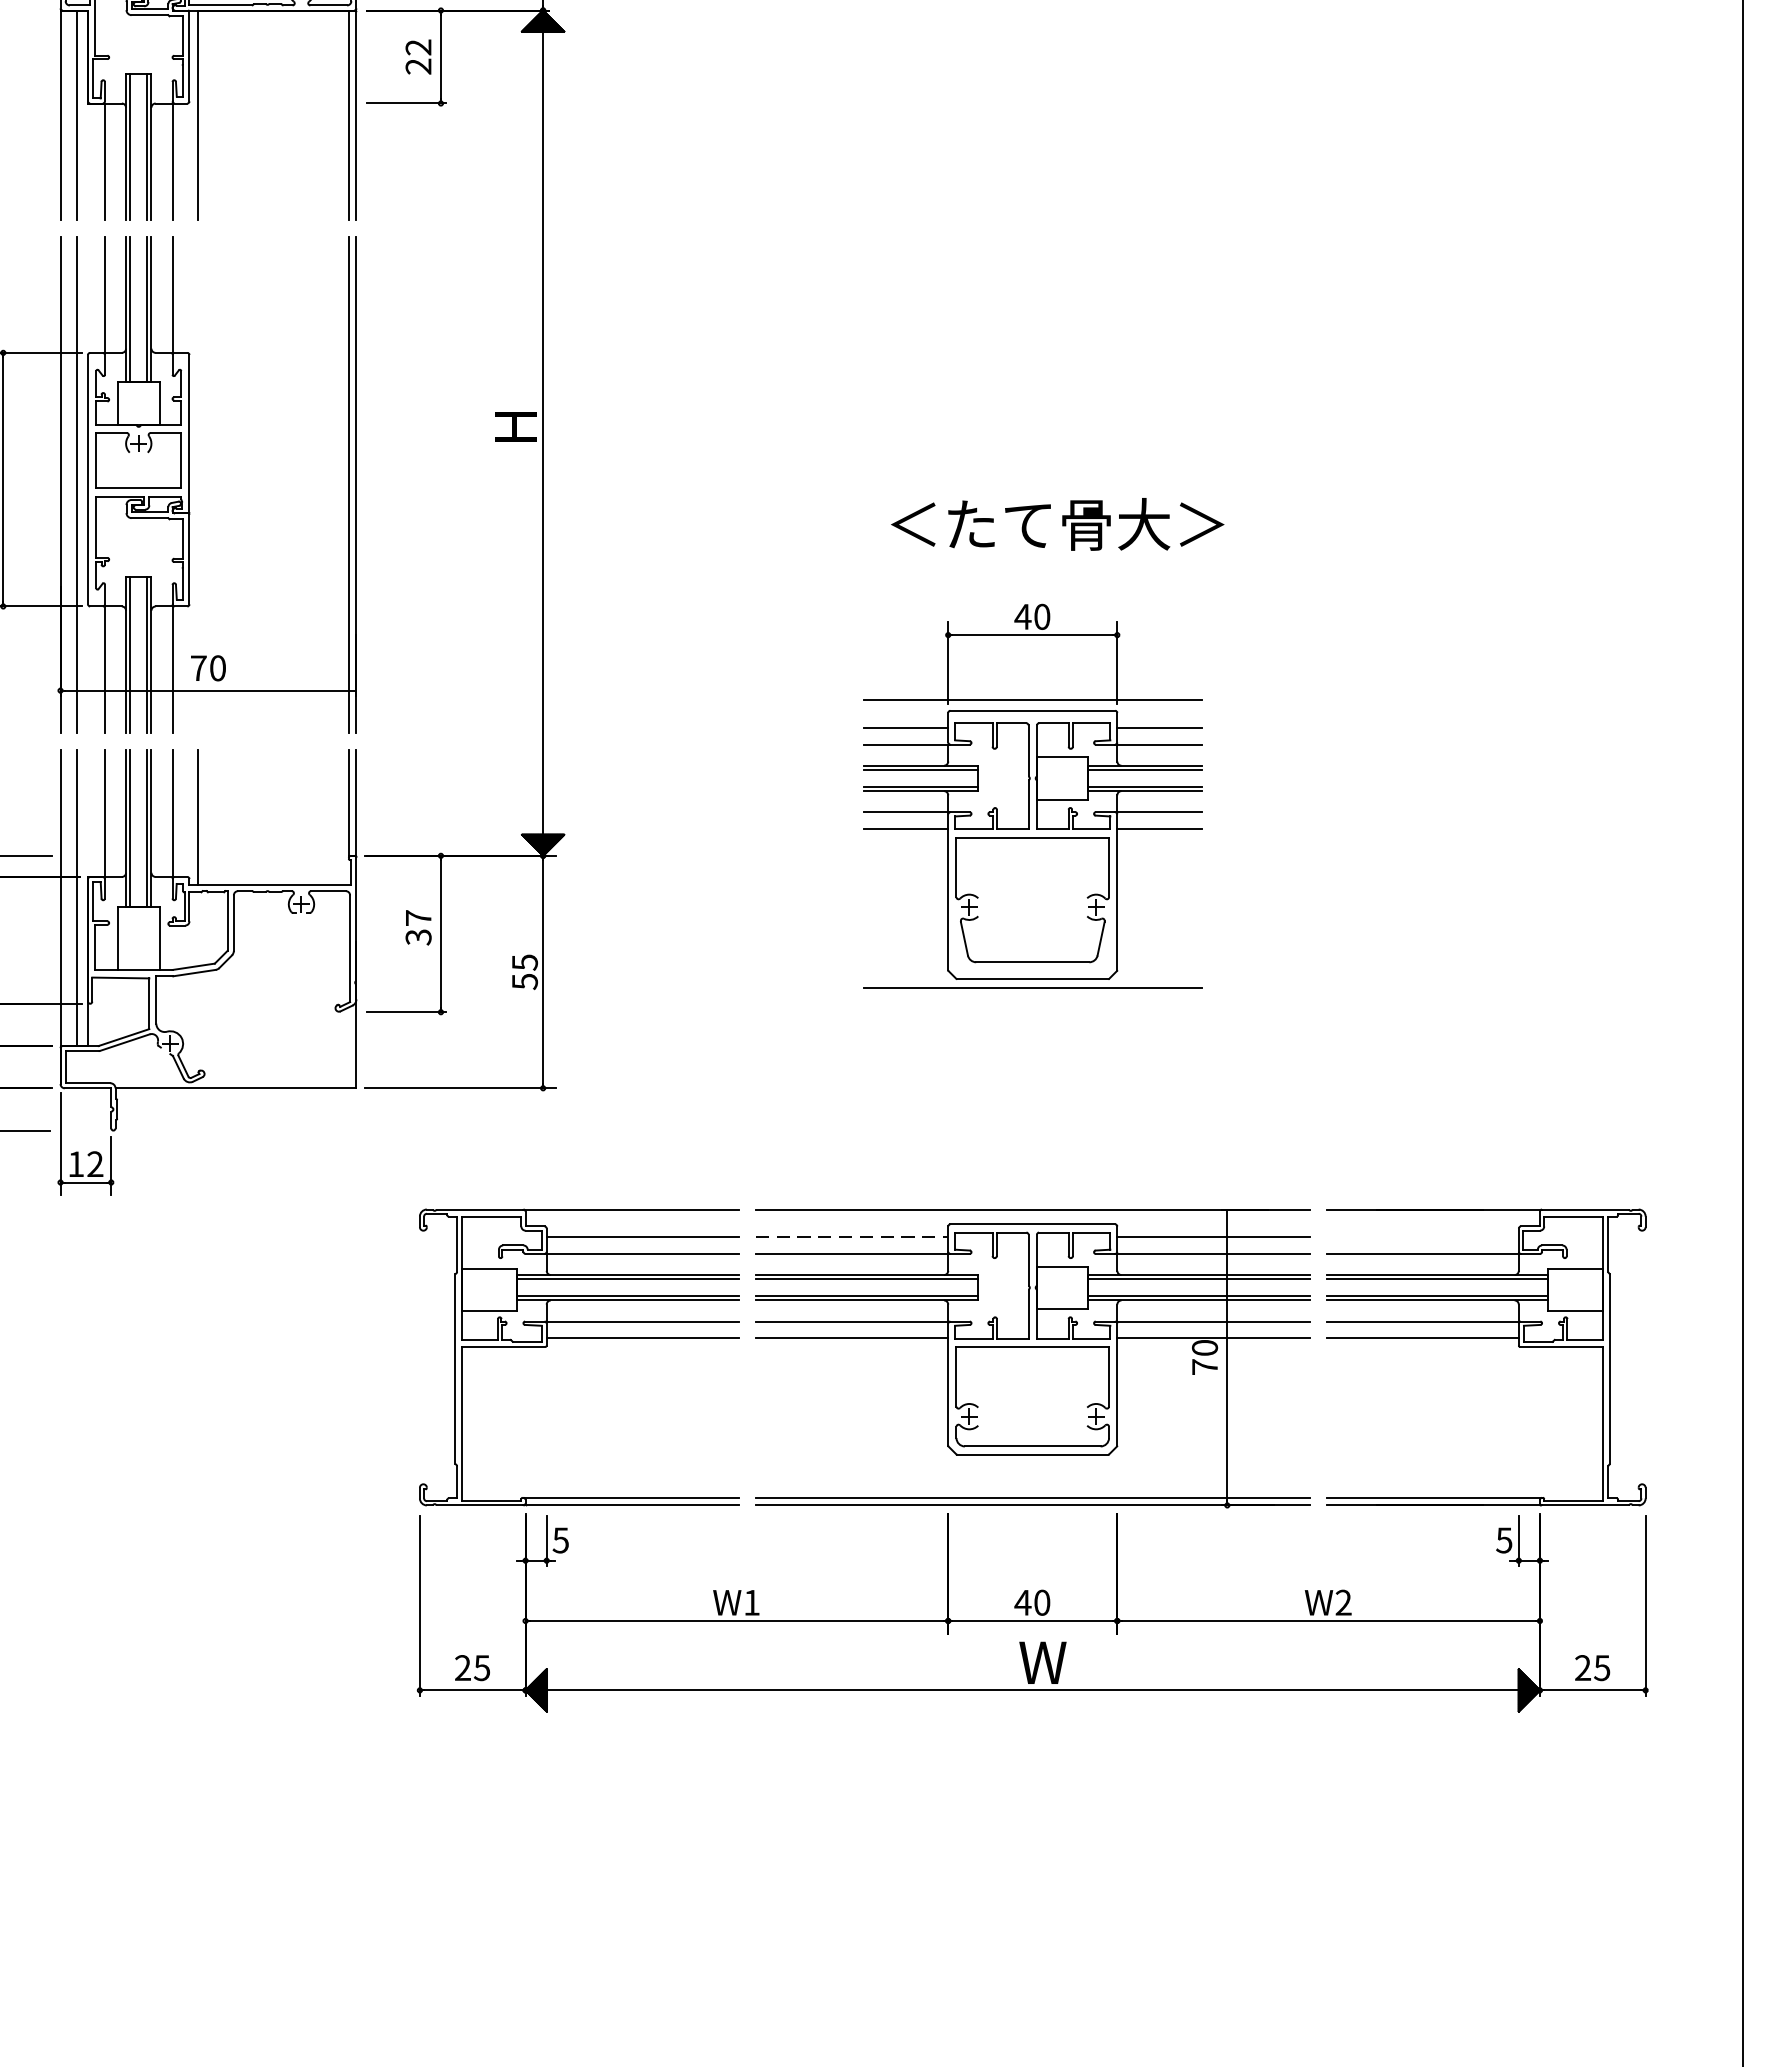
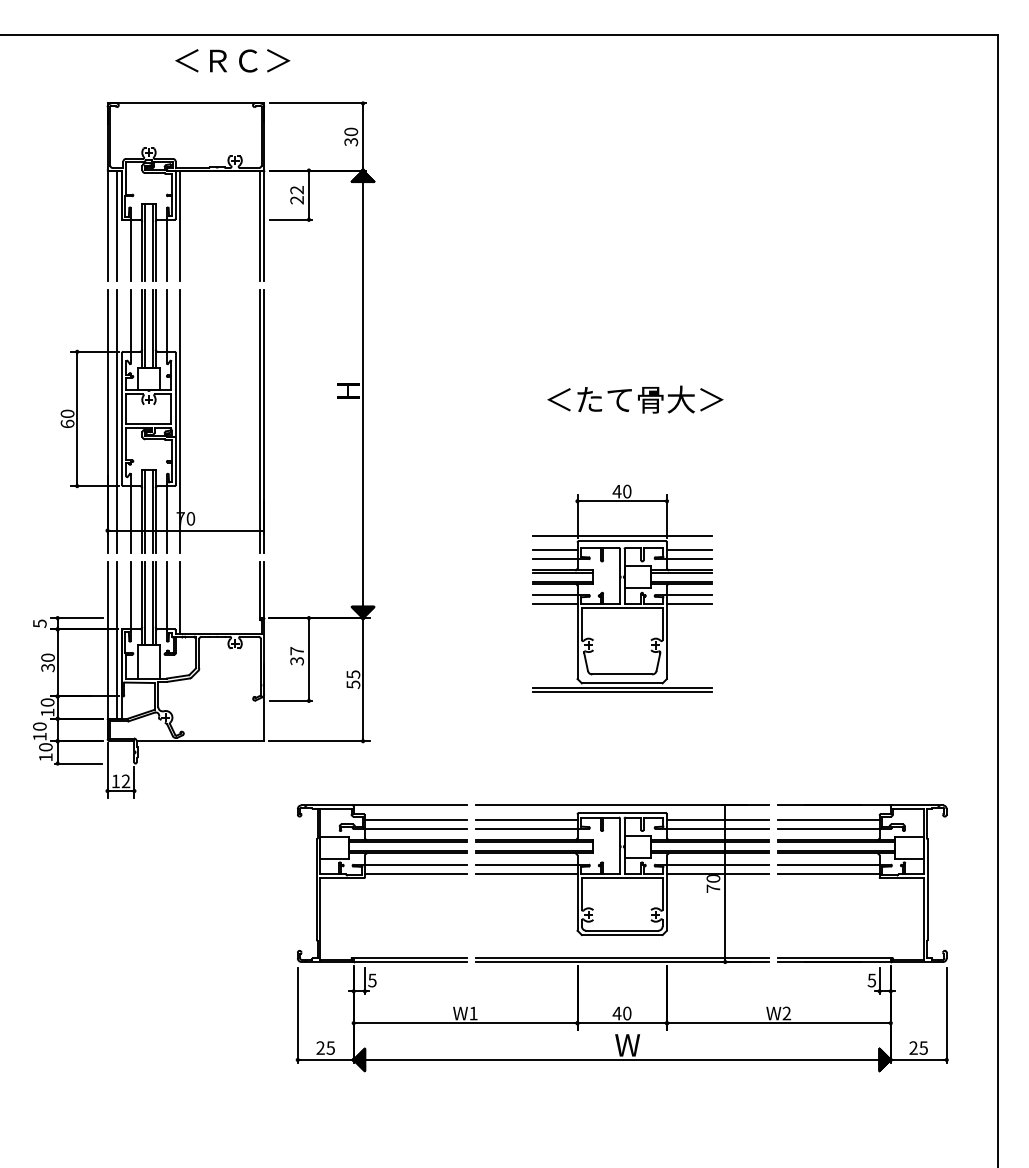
line: (198, 484) -> (180, 421), added
text: (1057, 524) -> (635, 399), moved
line: (1031, 996) -> (621, 692), added
line: (851, 1236) -> (526, 819), dashed -> solid
line: (1422, 1236) -> (828, 819), added

